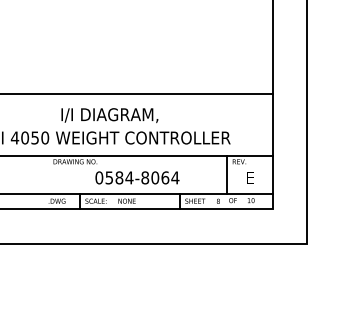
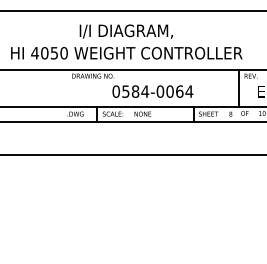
text: (145, 177) -> (160, 91), 0584-8064 -> 0584-0064

